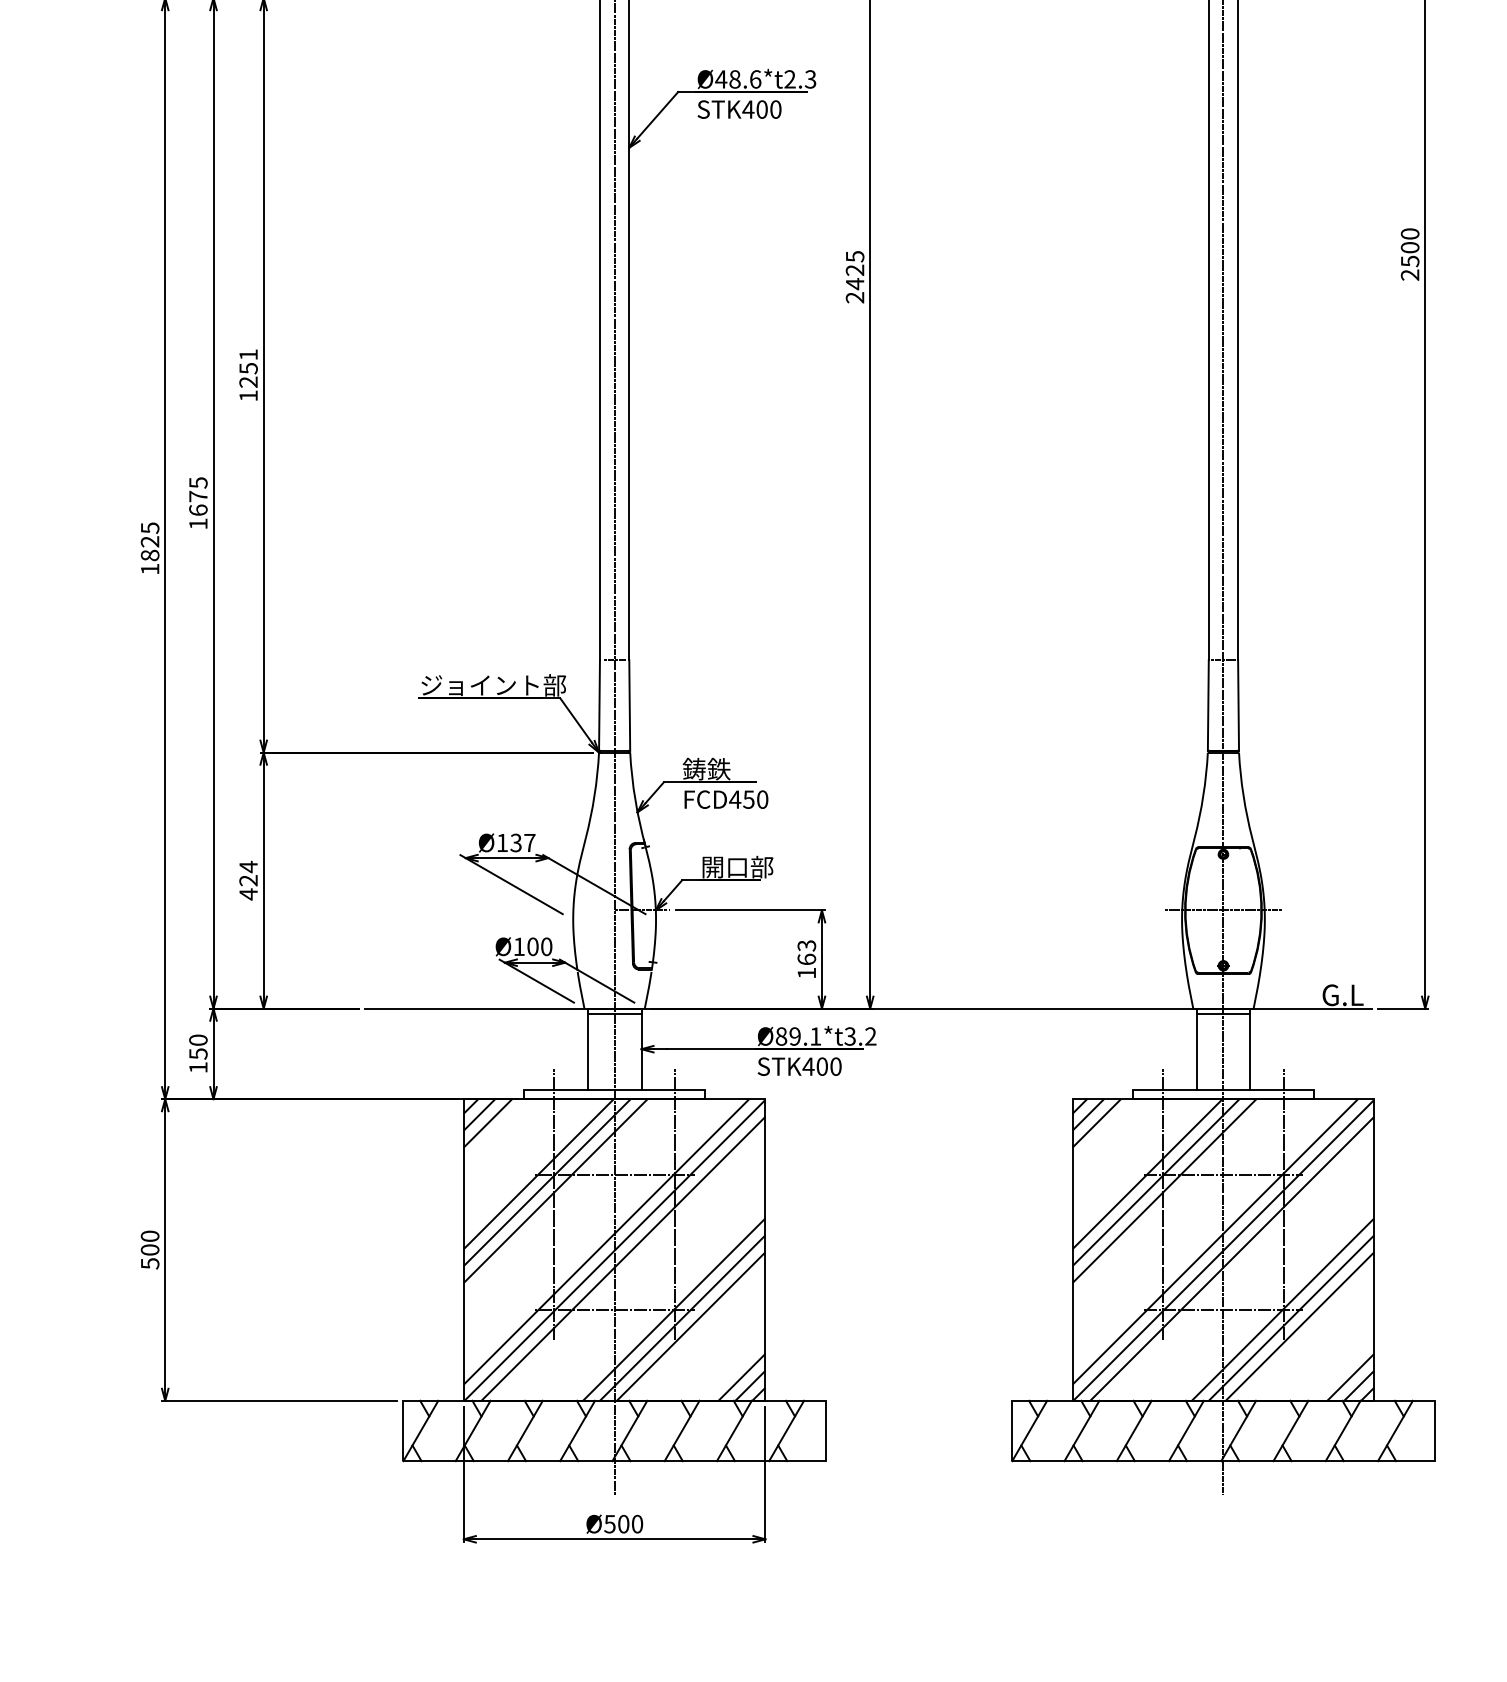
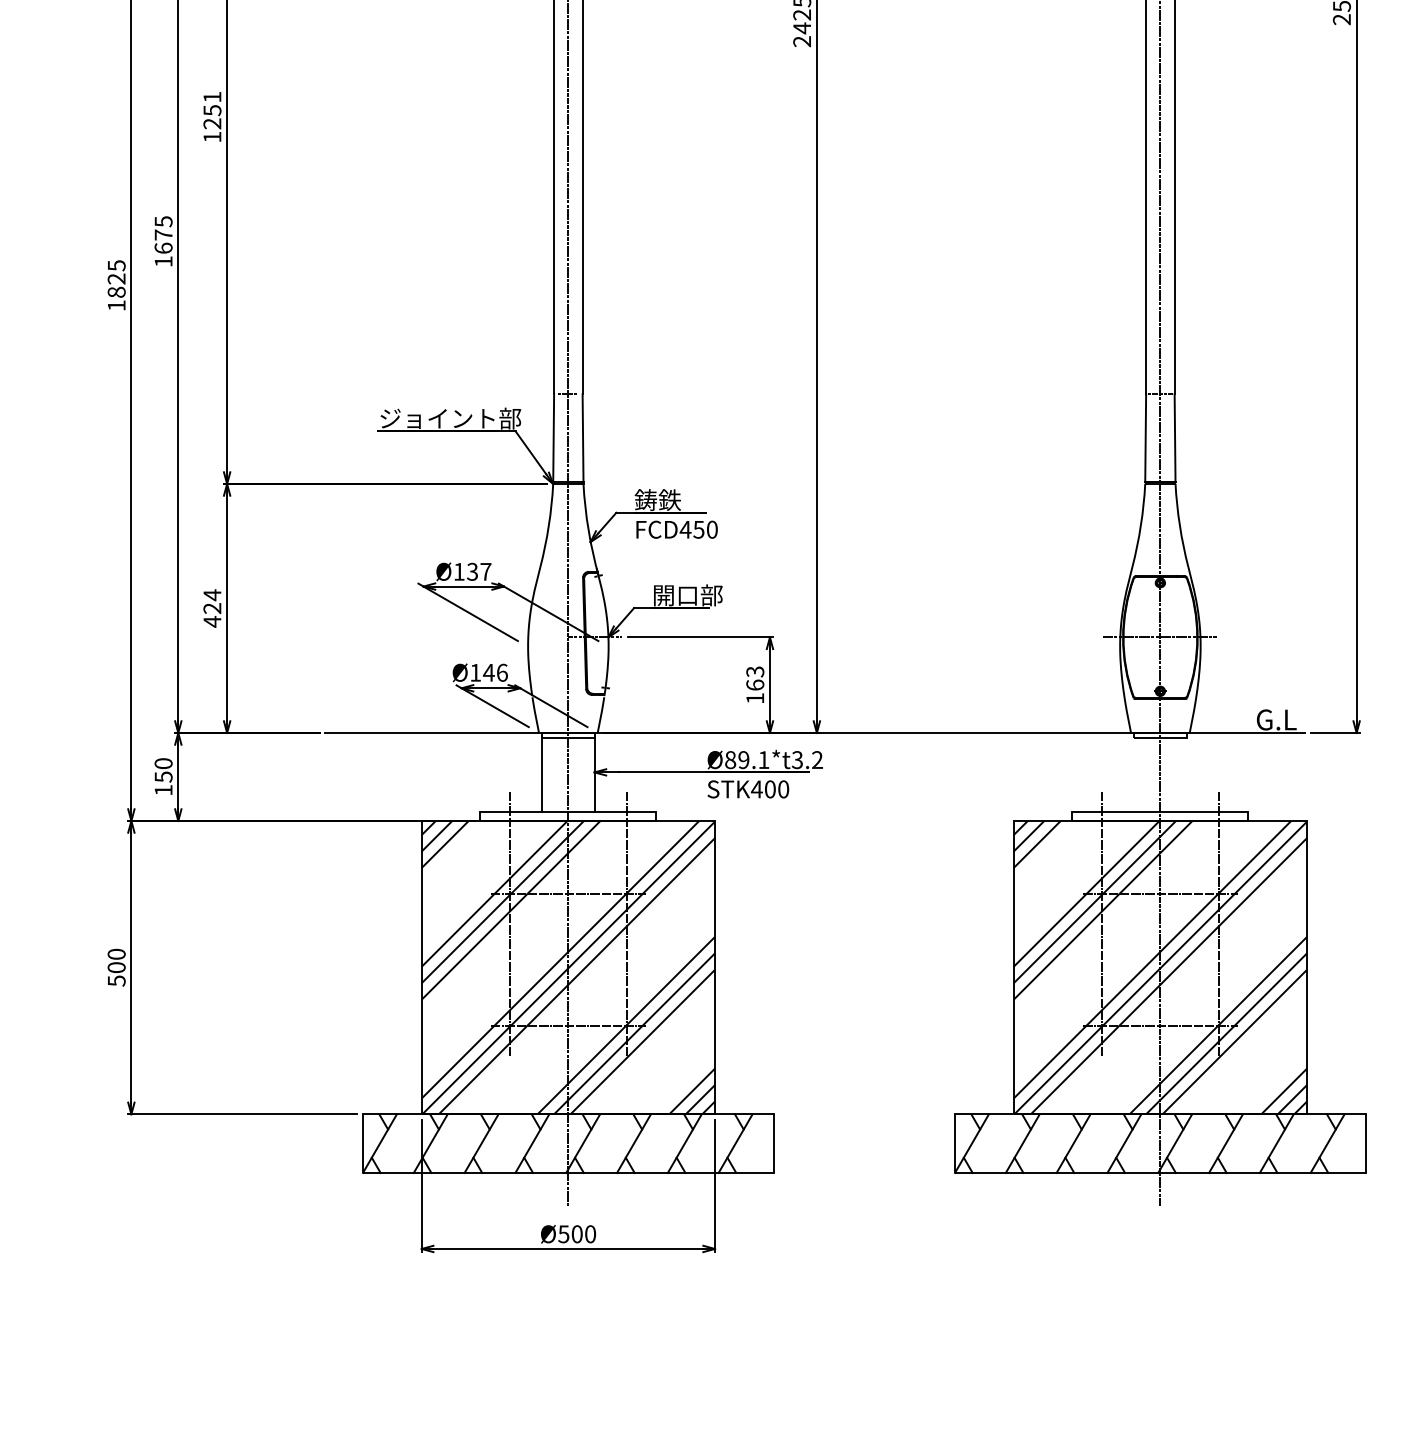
text: (539, 946) -> (495, 672), Ø100 -> Ø146
line: (1196, 1051) -> (1134, 774), removed
line: (1250, 1051) -> (1186, 774), removed

